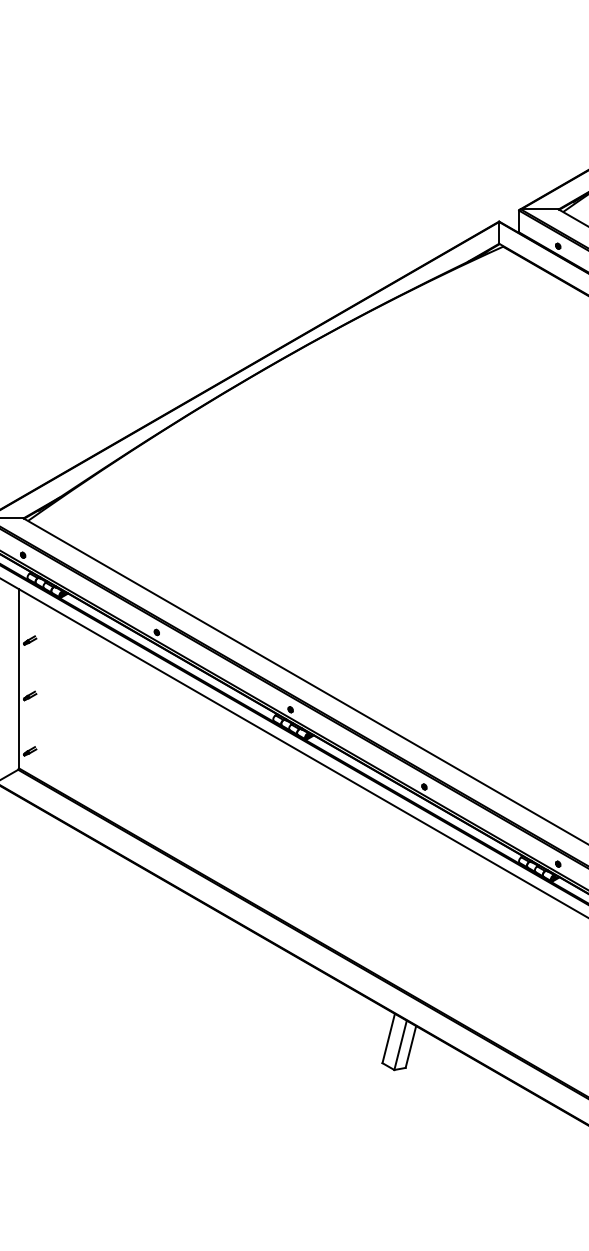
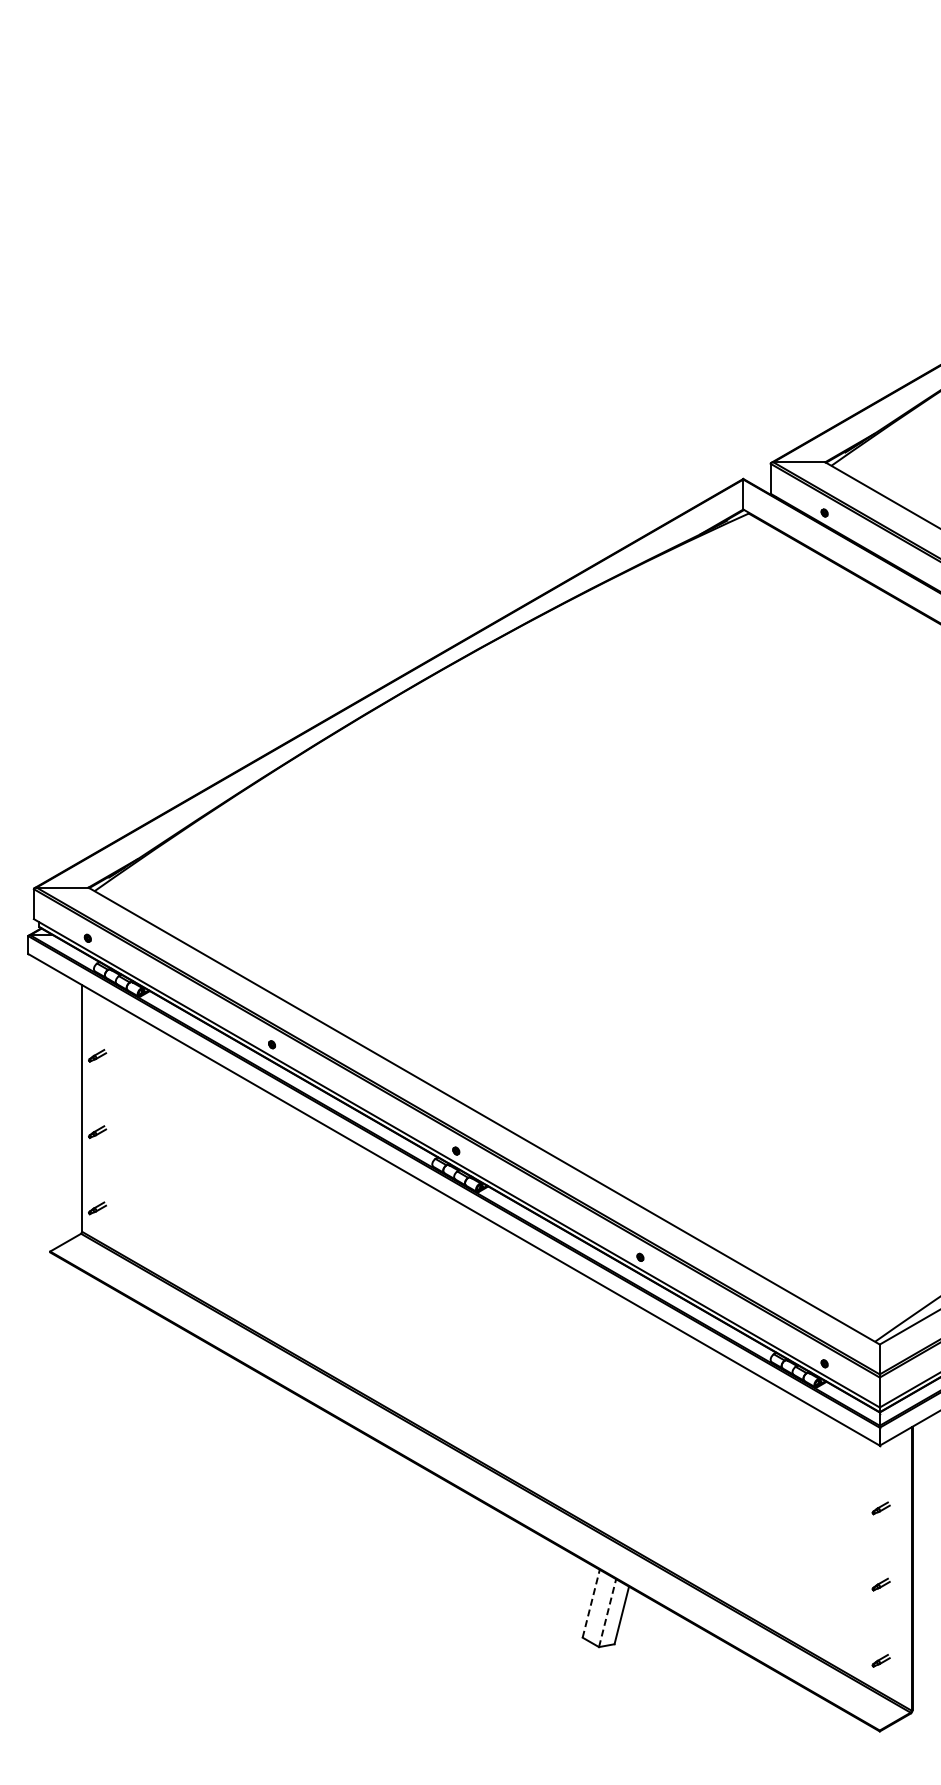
line: (388, 1038) -> (591, 1603), solid -> dashed
line: (400, 1044) -> (607, 1612), solid -> dashed

